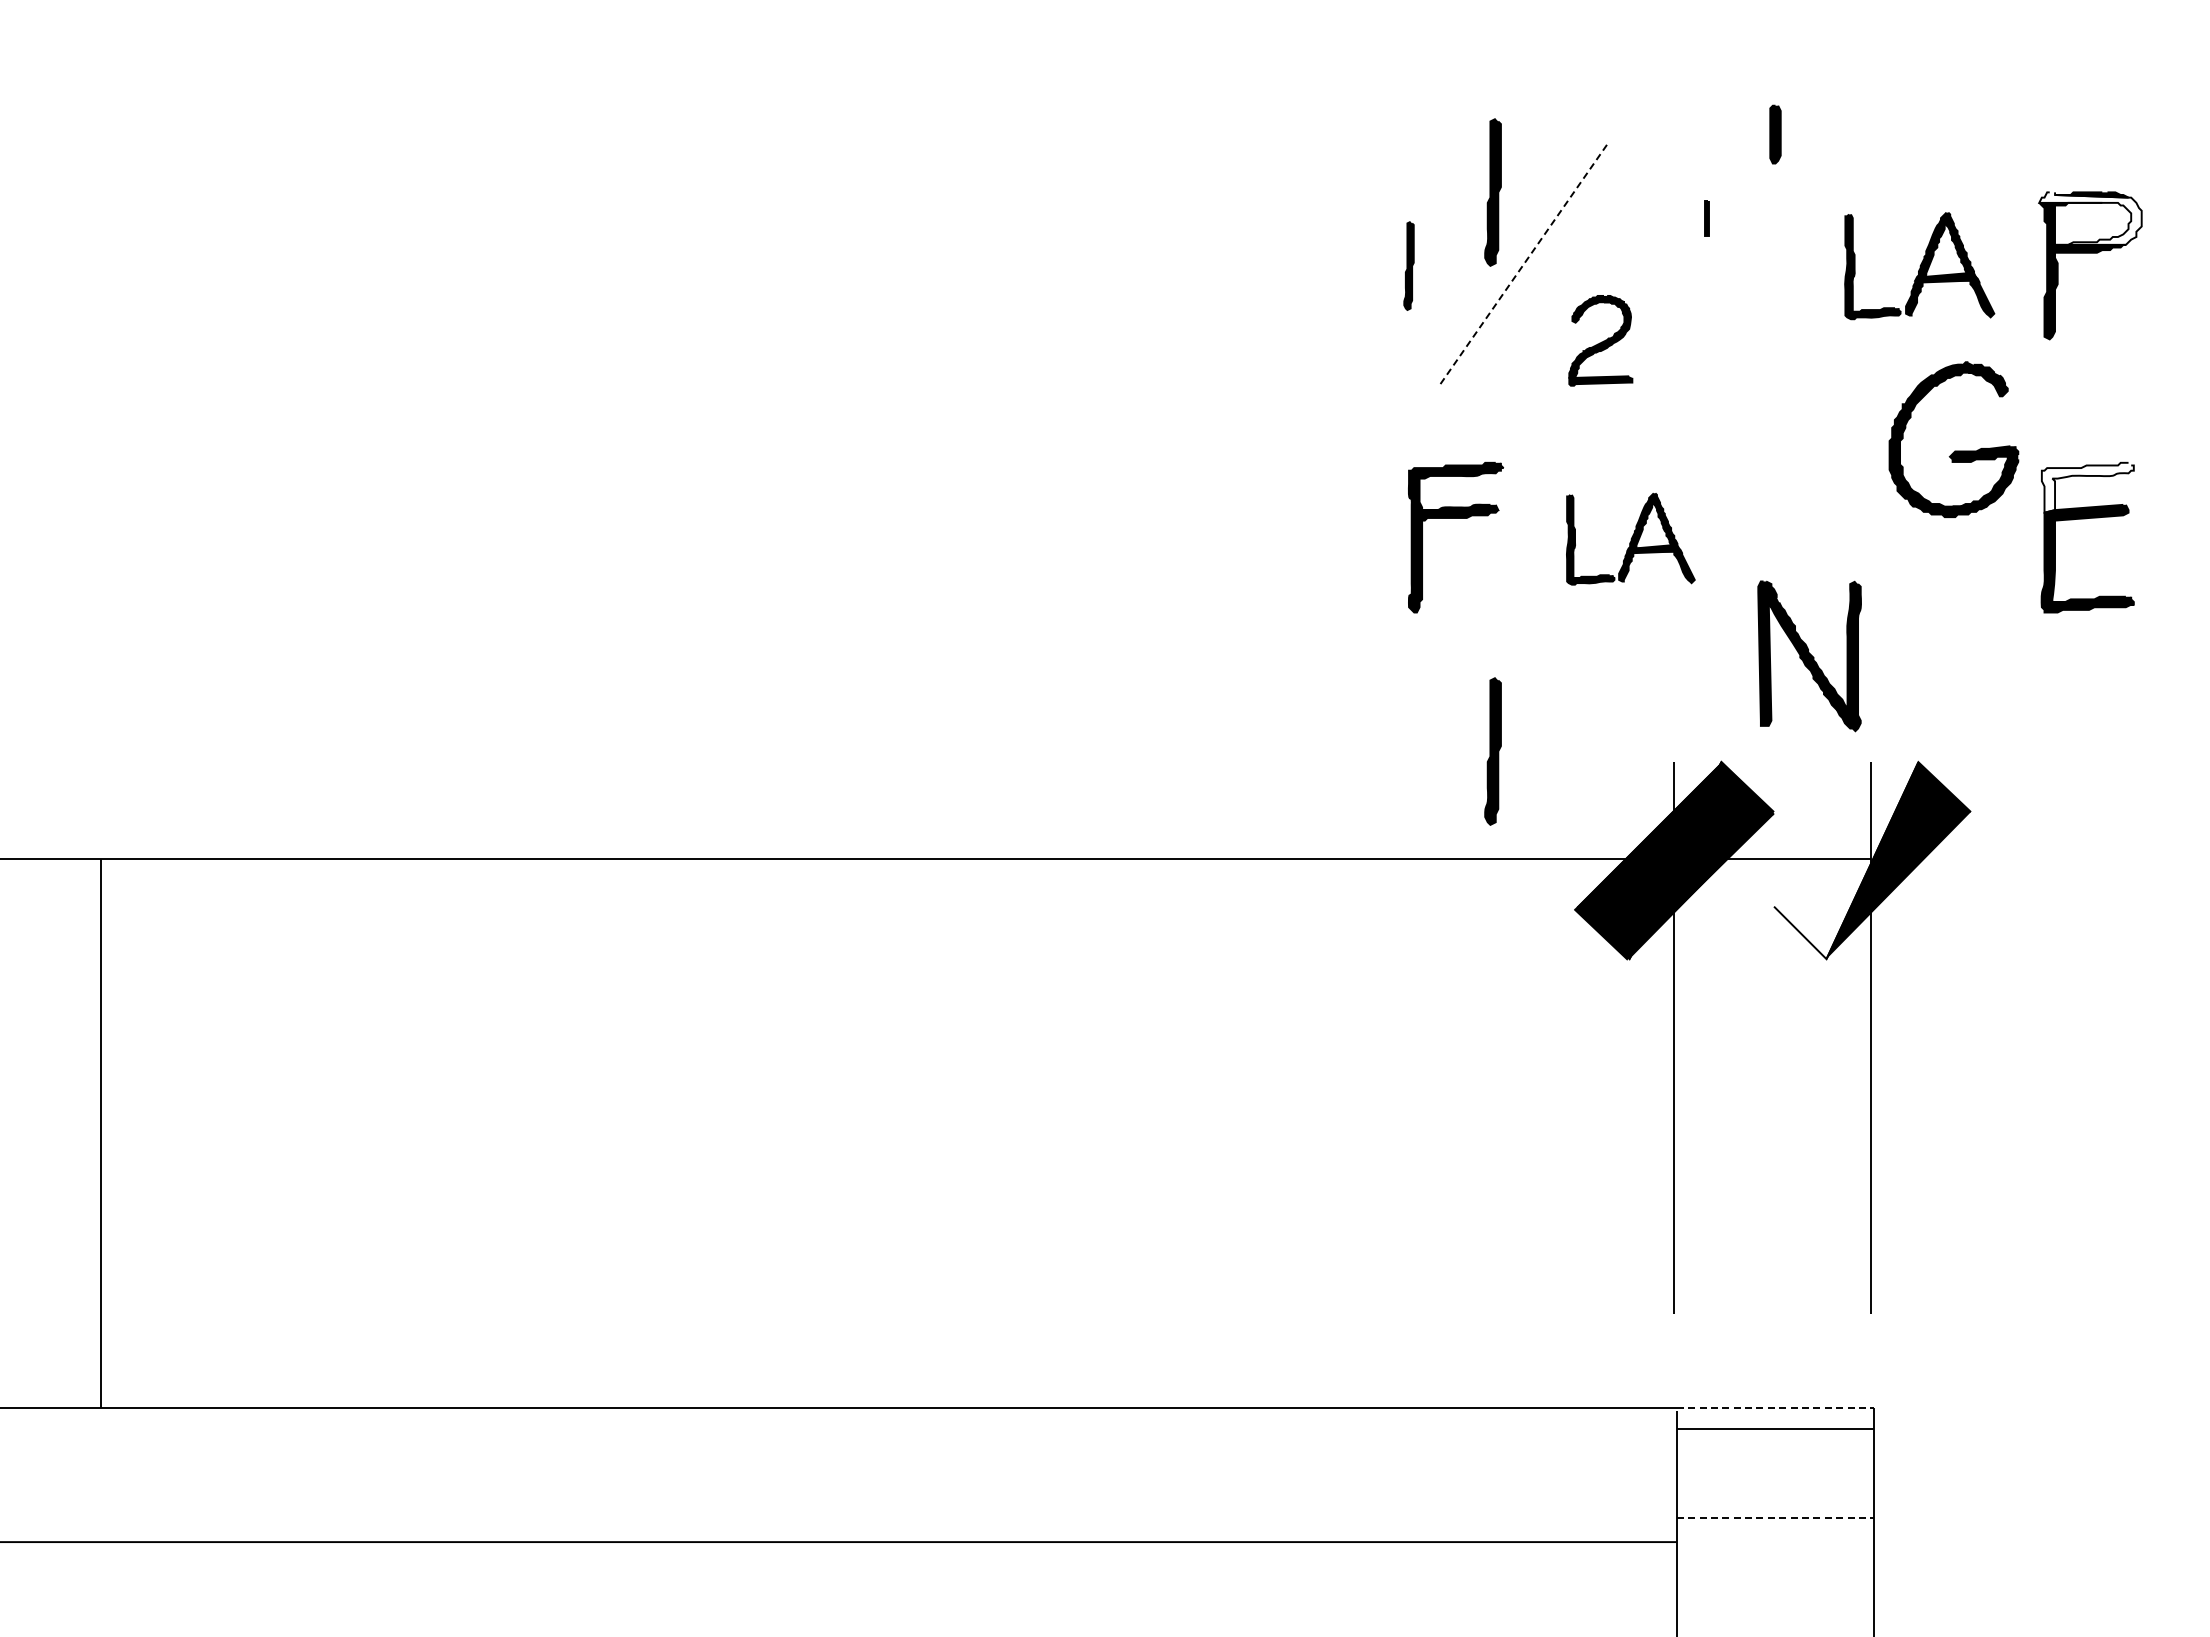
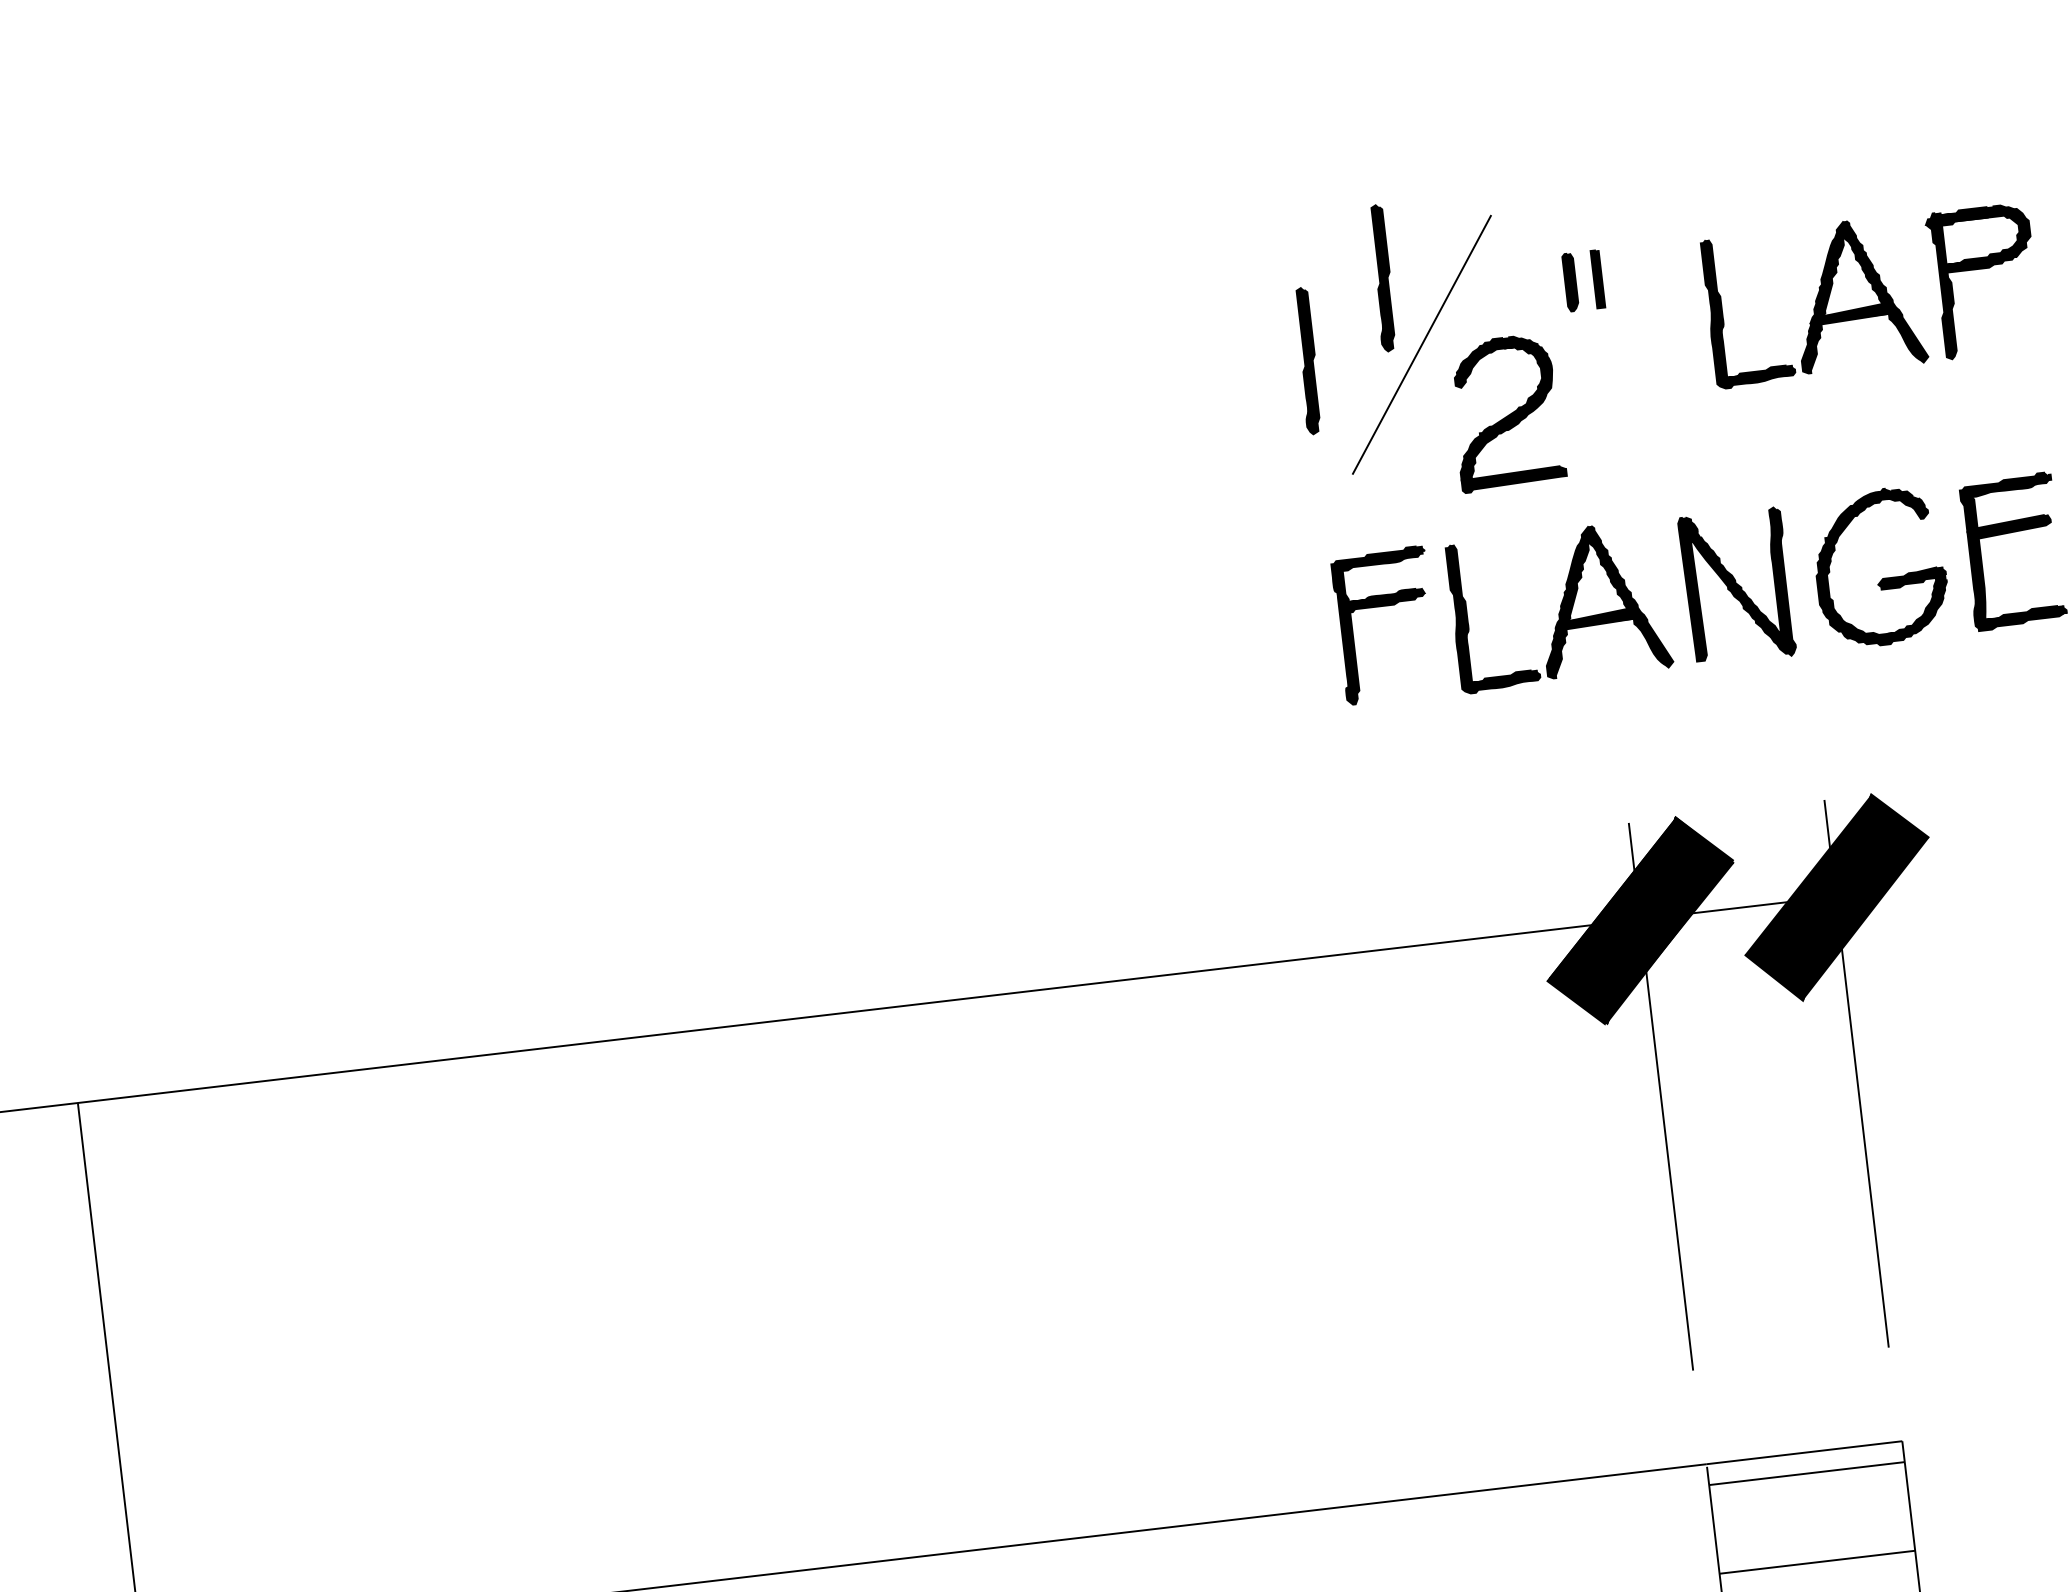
part: (1775, 134) -> (1570, 282), moved
part: (1706, 218) -> (1597, 279), size x1.67
fill: (2090, 218) -> (1978, 234), added
line: (1524, 262) -> (1421, 344), dashed -> solid
part: (1408, 265) -> (1306, 360), size x1.67
part: (1919, 265) -> (1814, 301), size x1.43
part: (1600, 340) -> (1506, 412), size x1.67
part: (1954, 450) -> (1882, 578), moved
fill: (2087, 487) -> (2007, 501), added
part: (1630, 538) -> (1559, 605), size x1.67
part: (1809, 656) -> (1737, 586), moved
part: (1492, 751) -> (1447, 833), removed
fill: (1846, 860) -> (1811, 900), added
line: (1775, 1408) -> (1804, 1453), dashed -> solid
line: (1775, 1518) -> (1817, 1562), dashed -> solid

